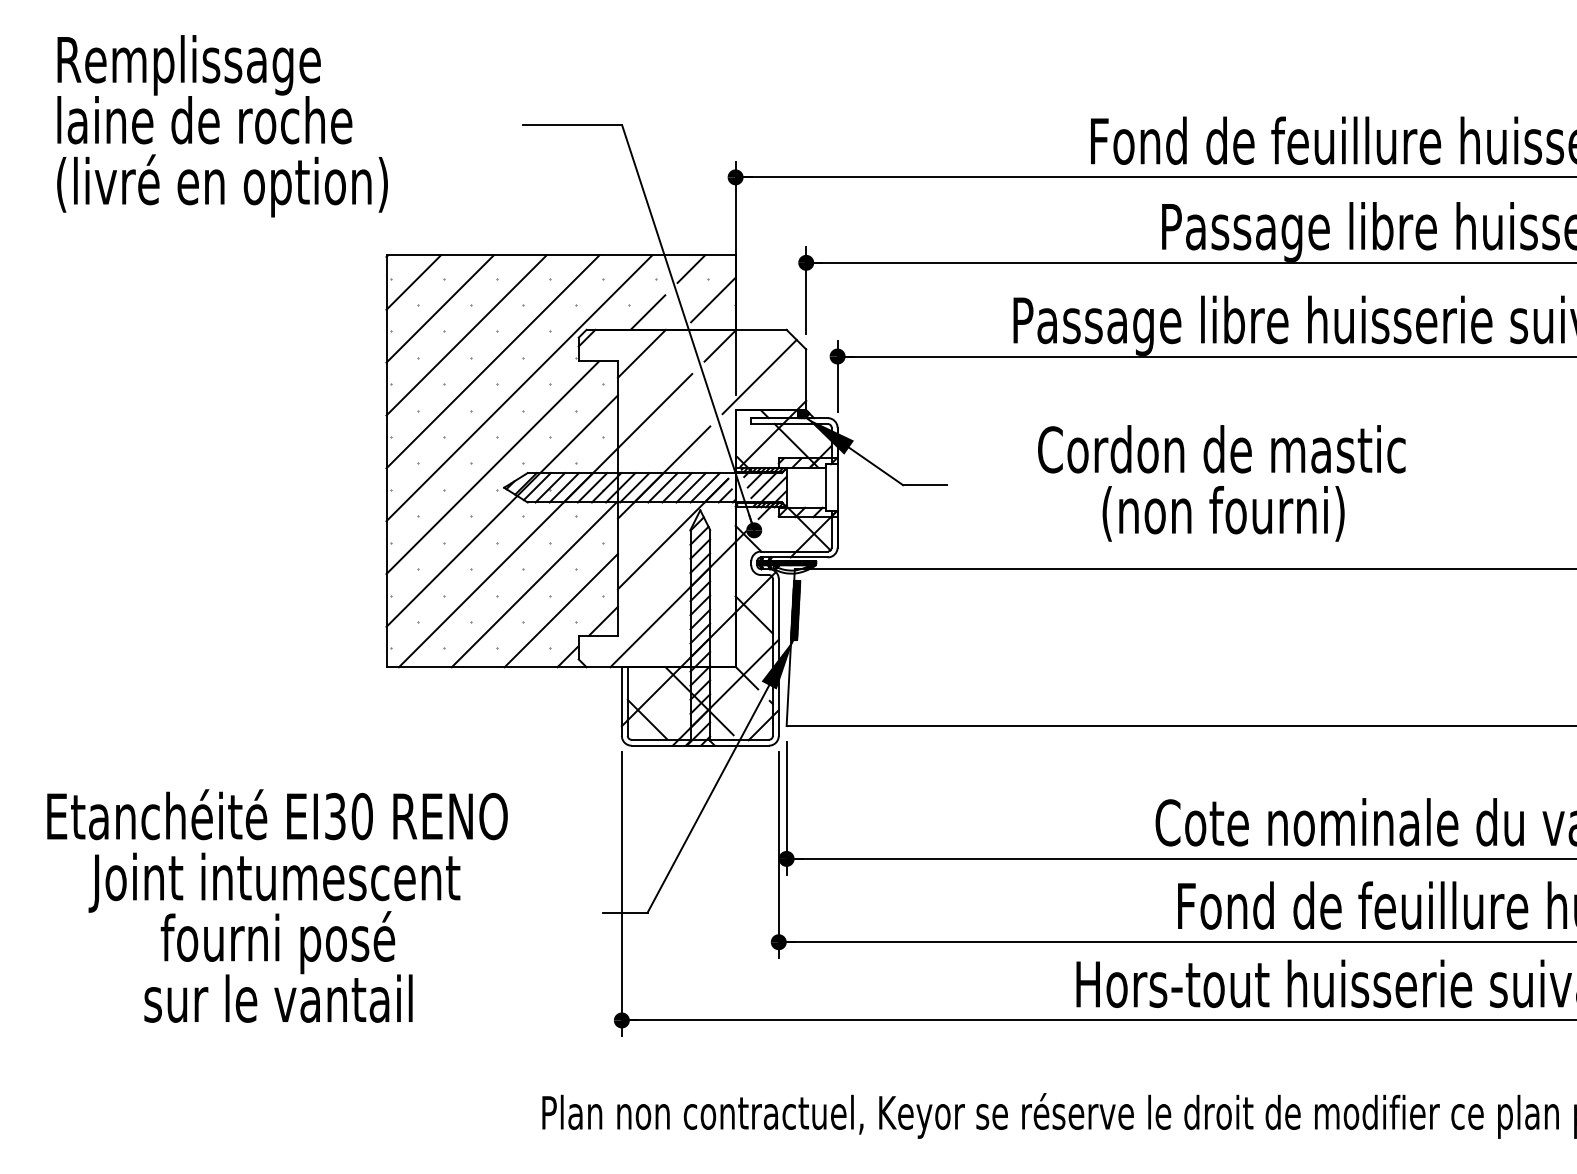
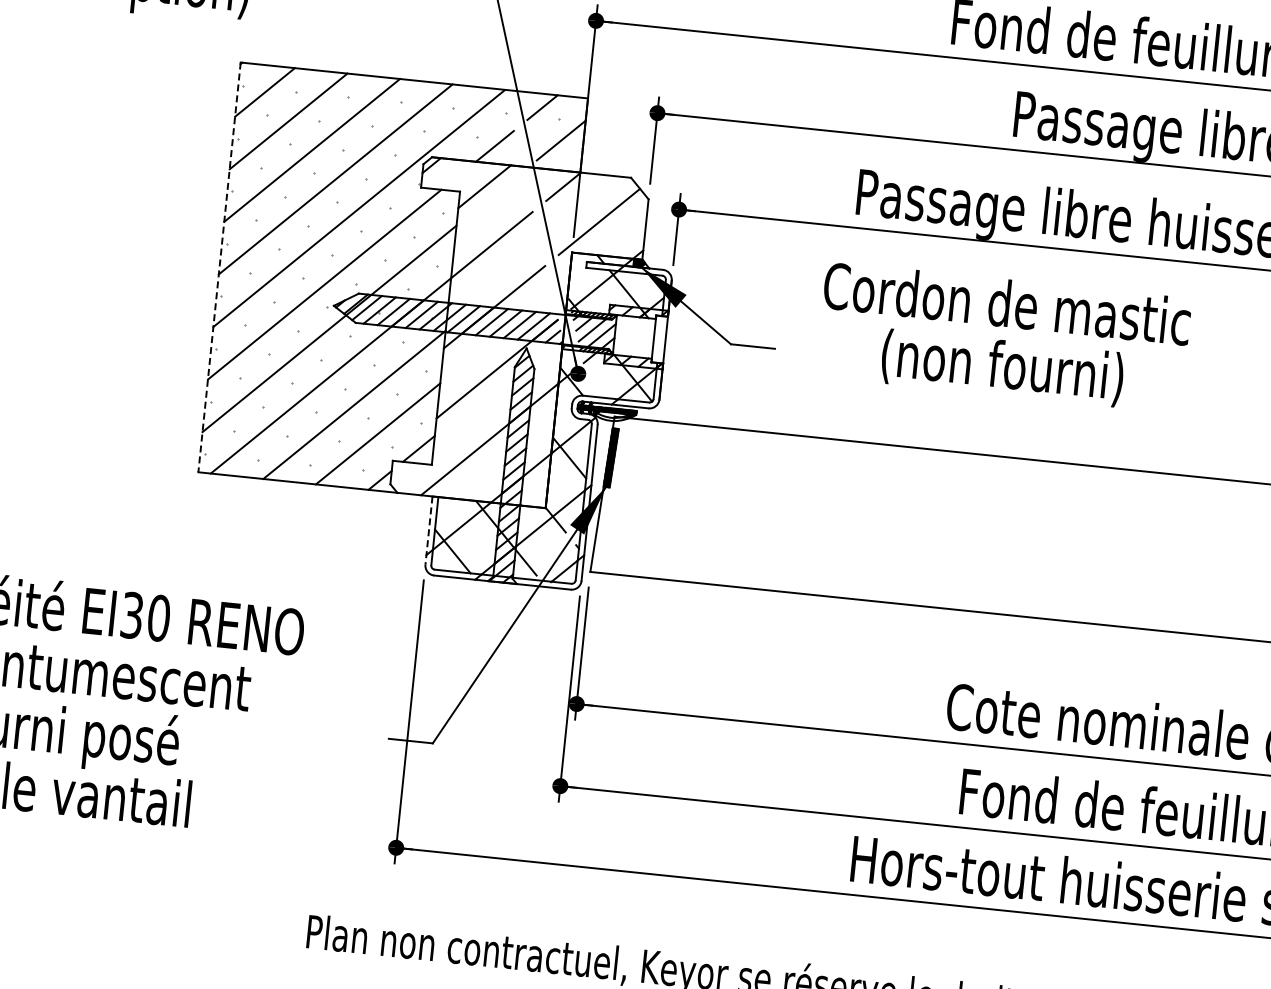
line: (386, 461) -> (219, 267), solid -> dashed
text: (1221, 483) -> (1003, 337), moved
line: (621, 702) -> (428, 531), solid -> dashed

